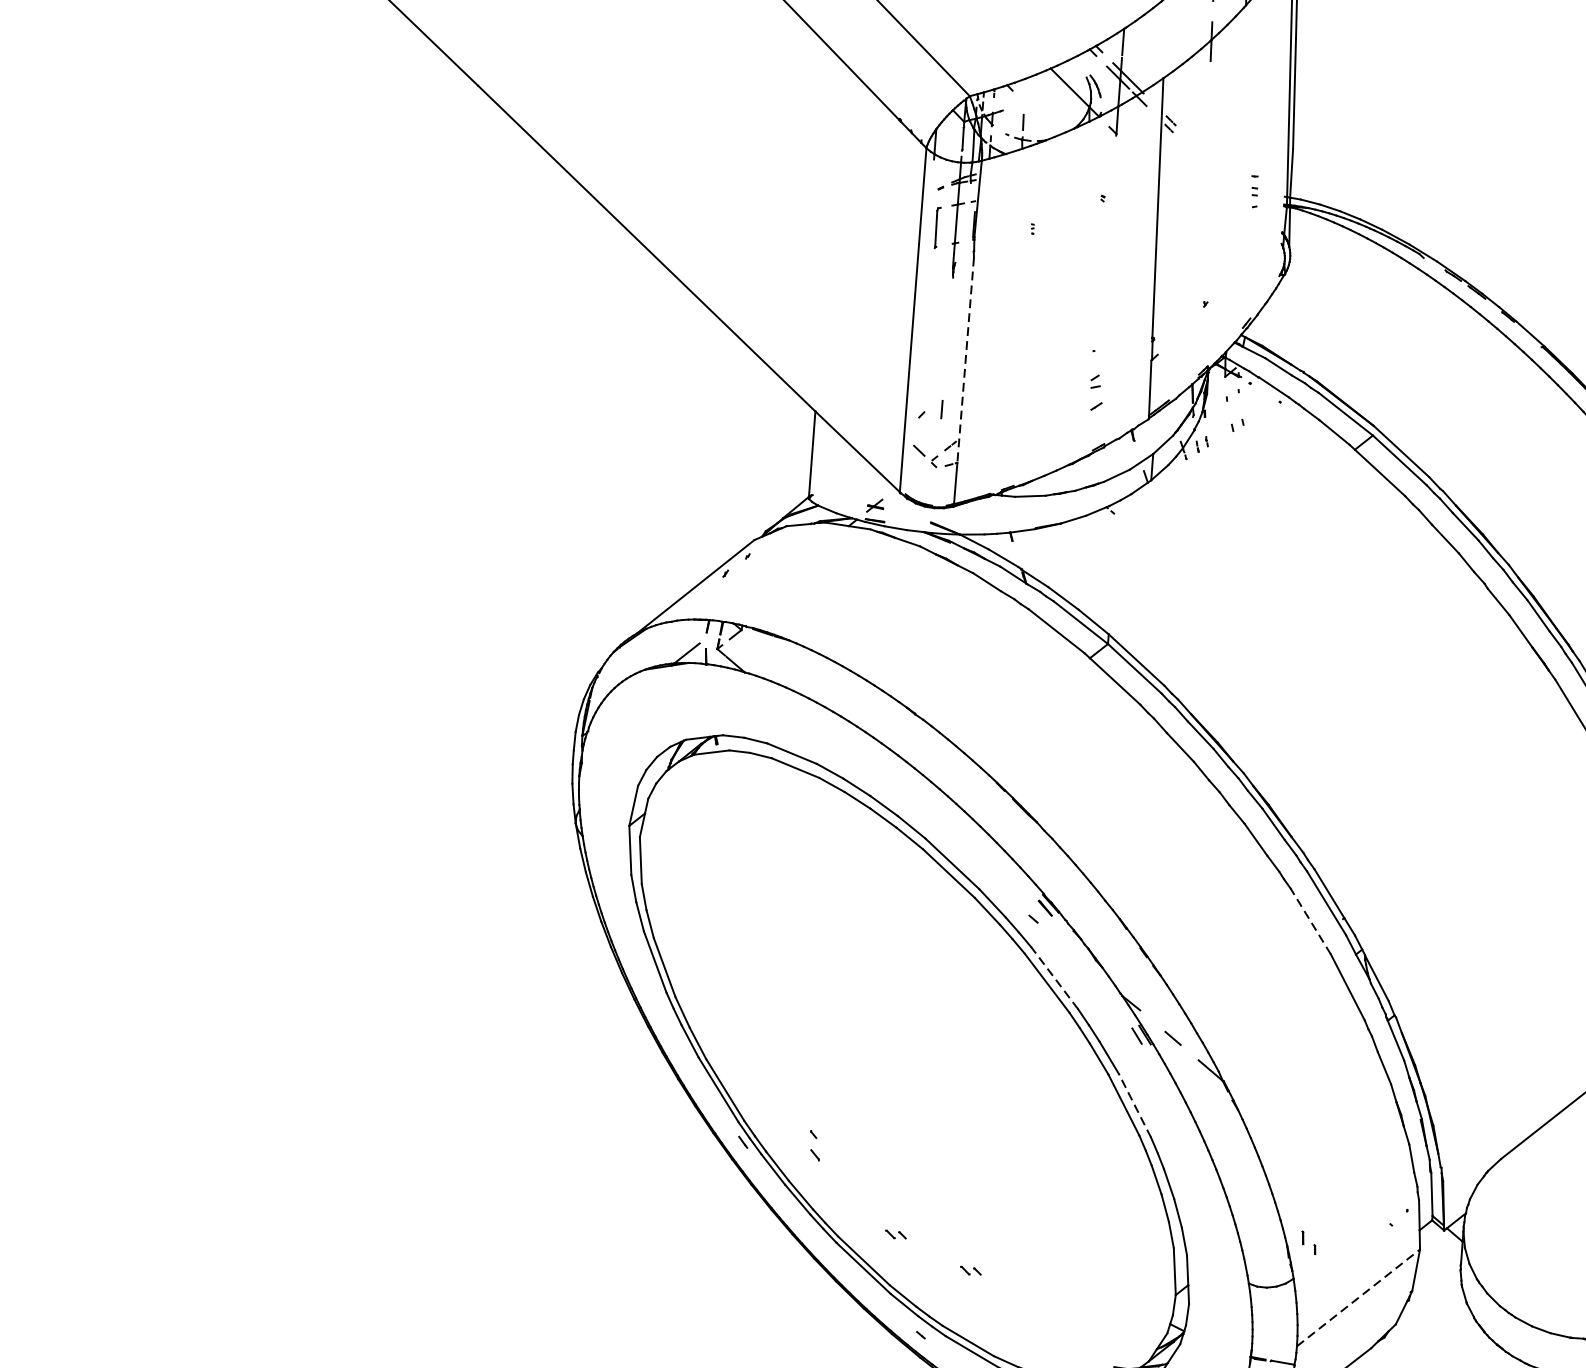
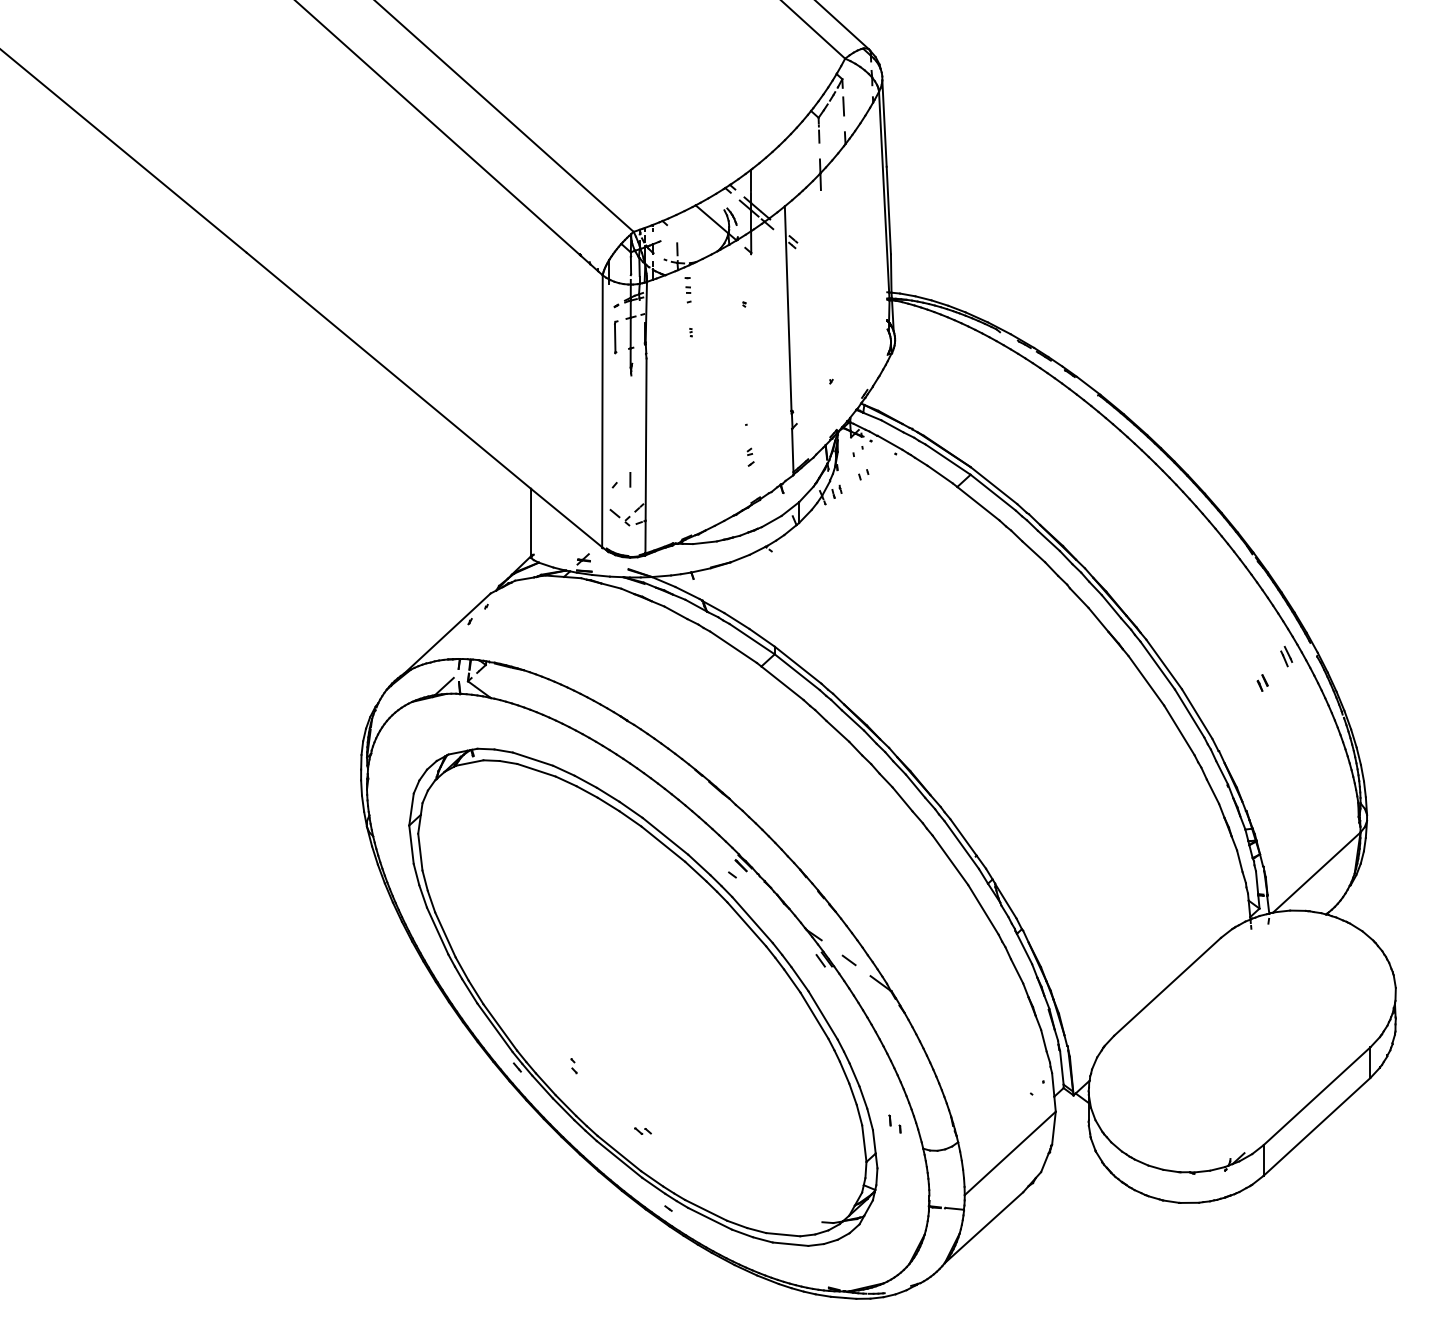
part: (1253, 192) -> (687, 290), moved
line: (966, 361) -> (646, 440), dashed -> solid
part: (1096, 391) -> (750, 456), size x0.62
line: (1310, 921) -> (950, 860), dashed -> solid
line: (1054, 978) -> (752, 920), dashed -> solid
line: (1134, 1105) -> (822, 1015), dashed -> solid
part: (814, 1146) -> (573, 1066), size x0.62
part: (1308, 1242) -> (894, 1123), moved
part: (970, 1270) -> (703, 1154), removed
line: (1358, 1298) -> (1010, 1153), dashed -> solid

